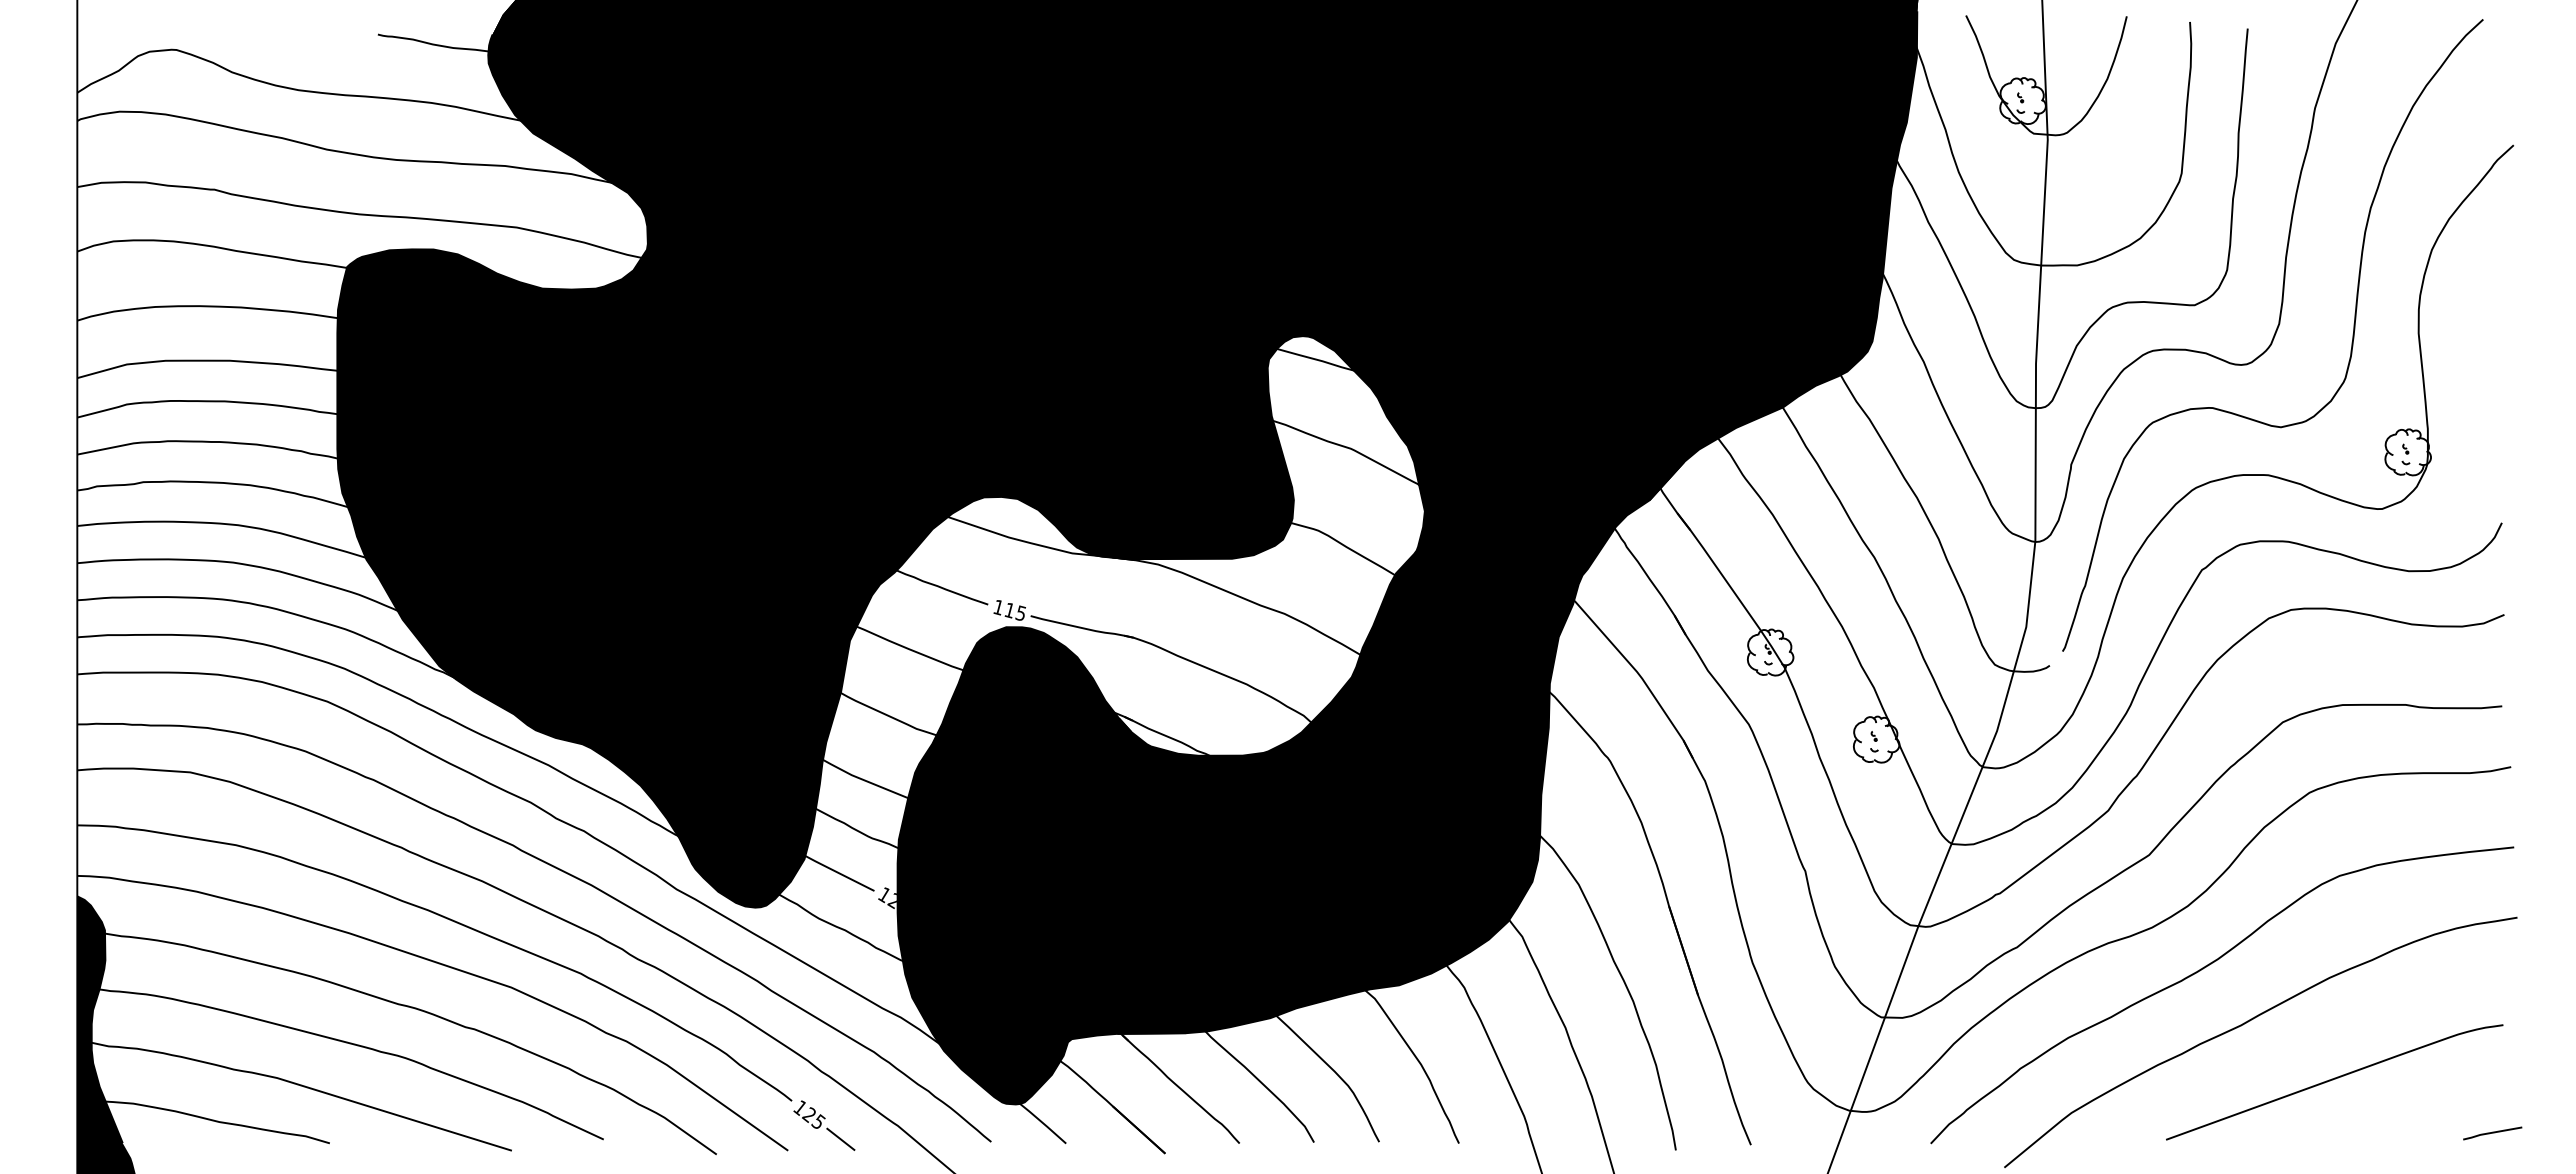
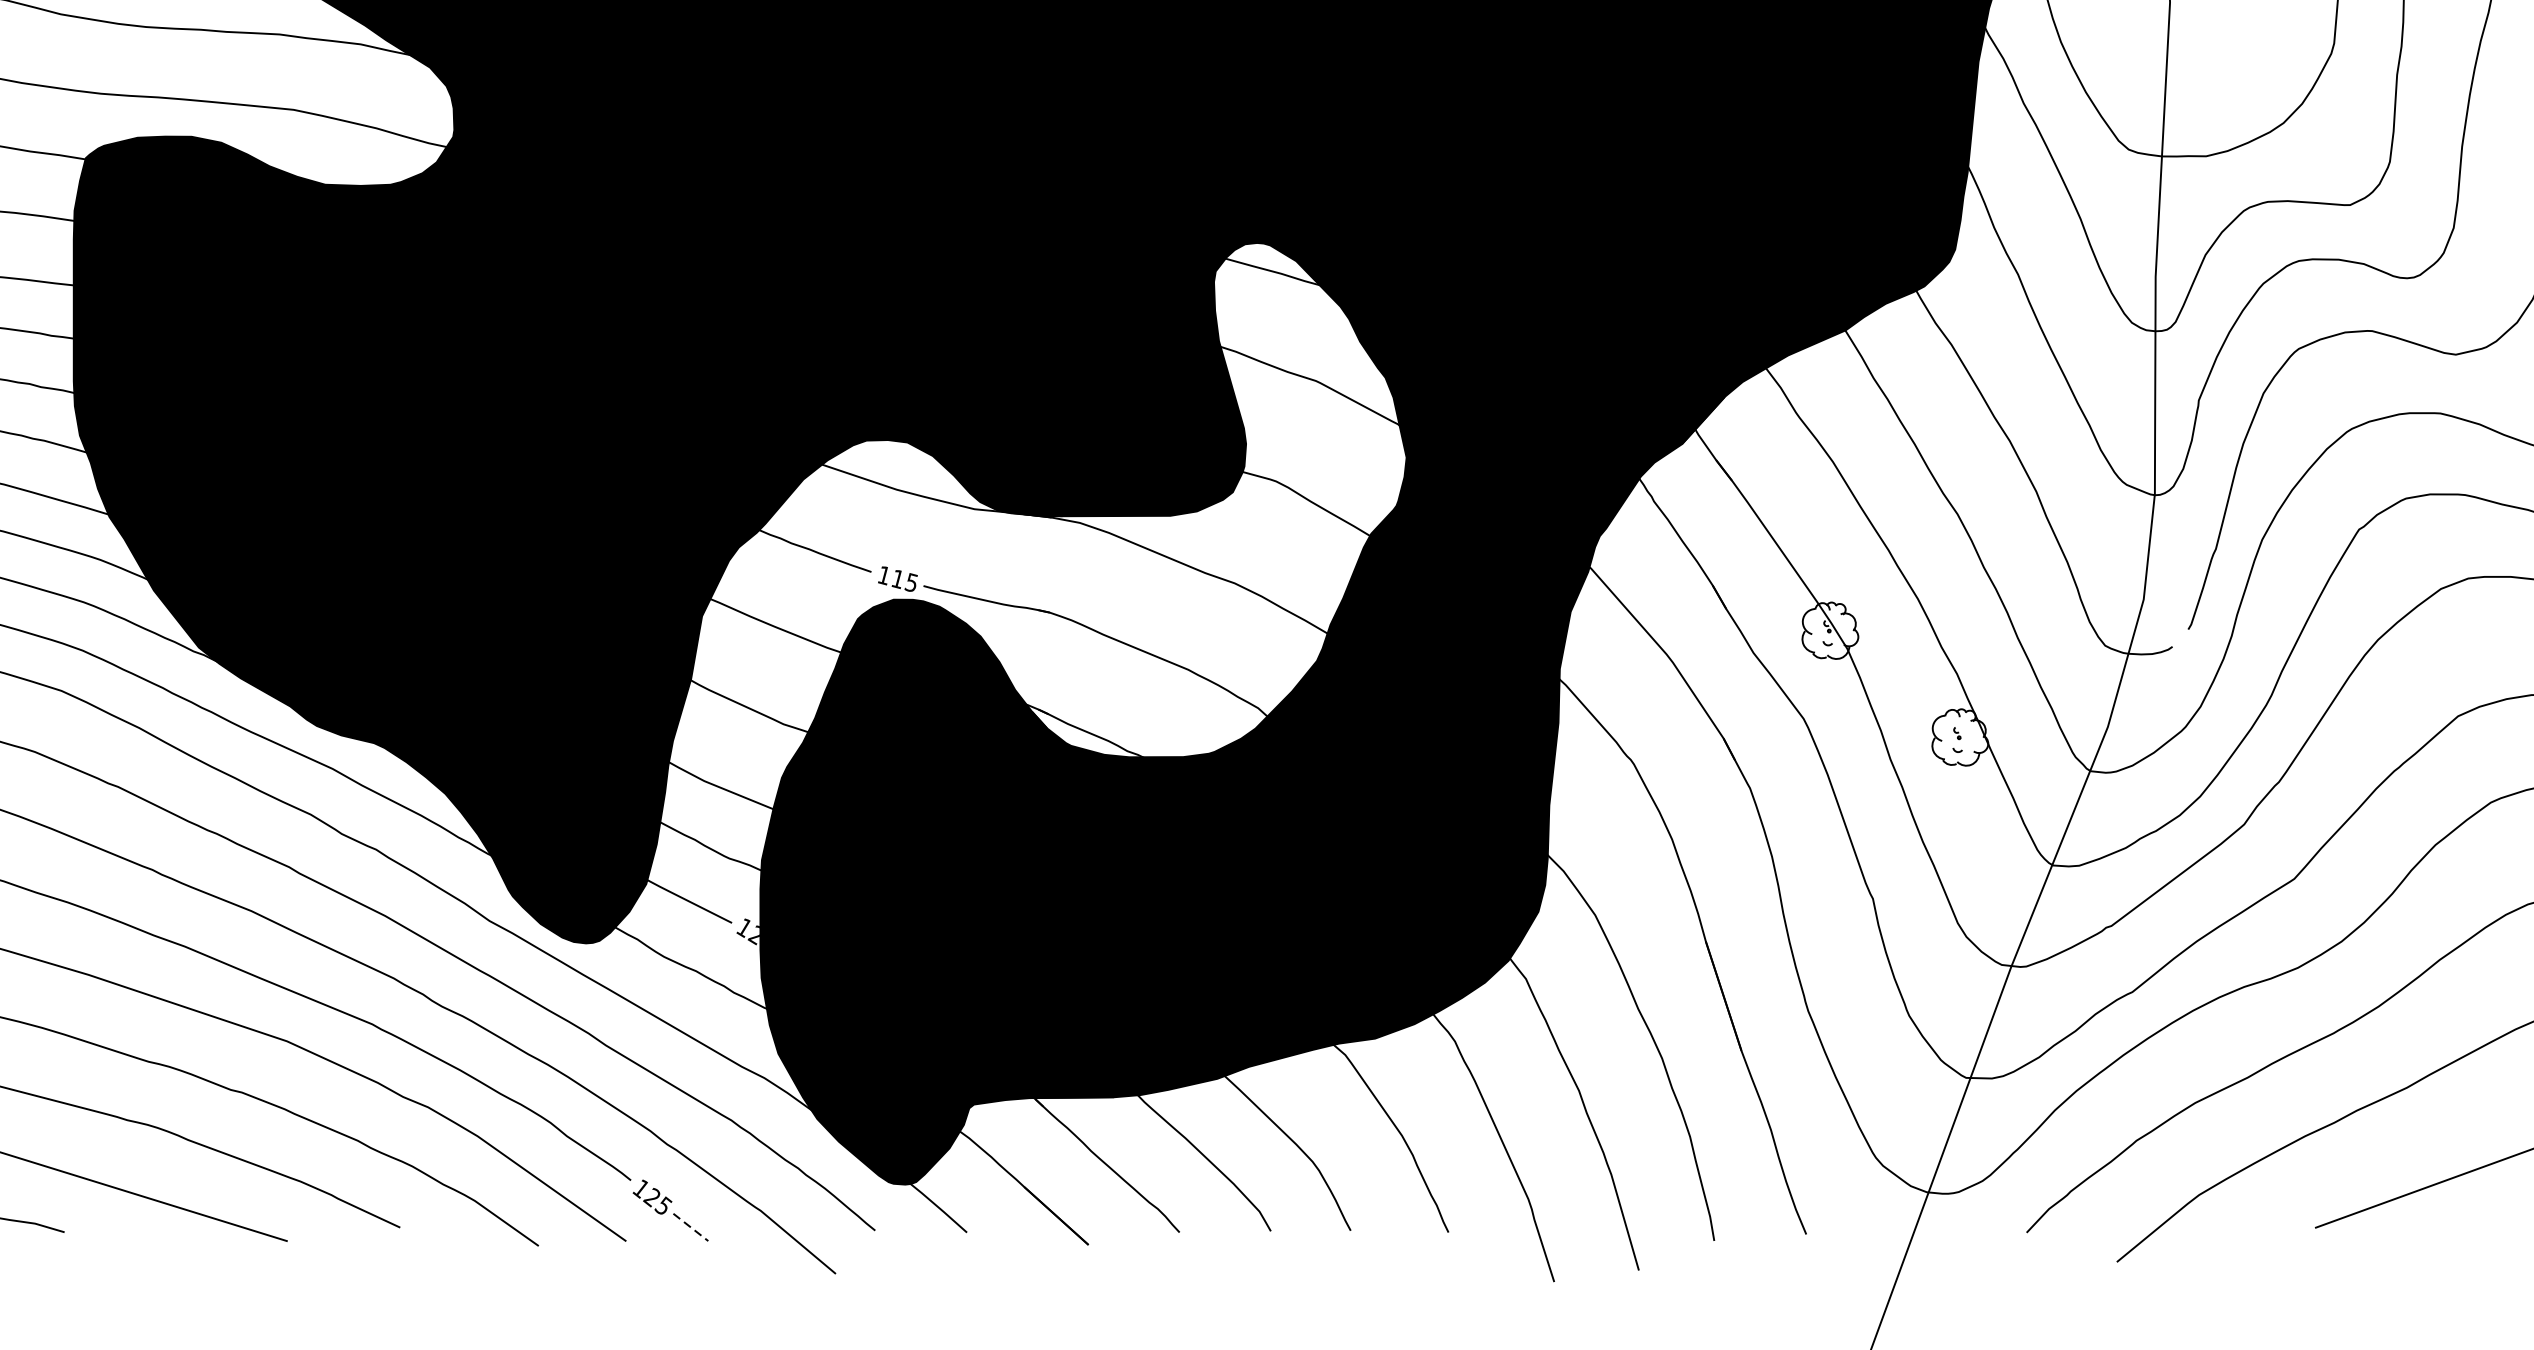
line: (841, 1139) -> (691, 1227), solid -> dashed

